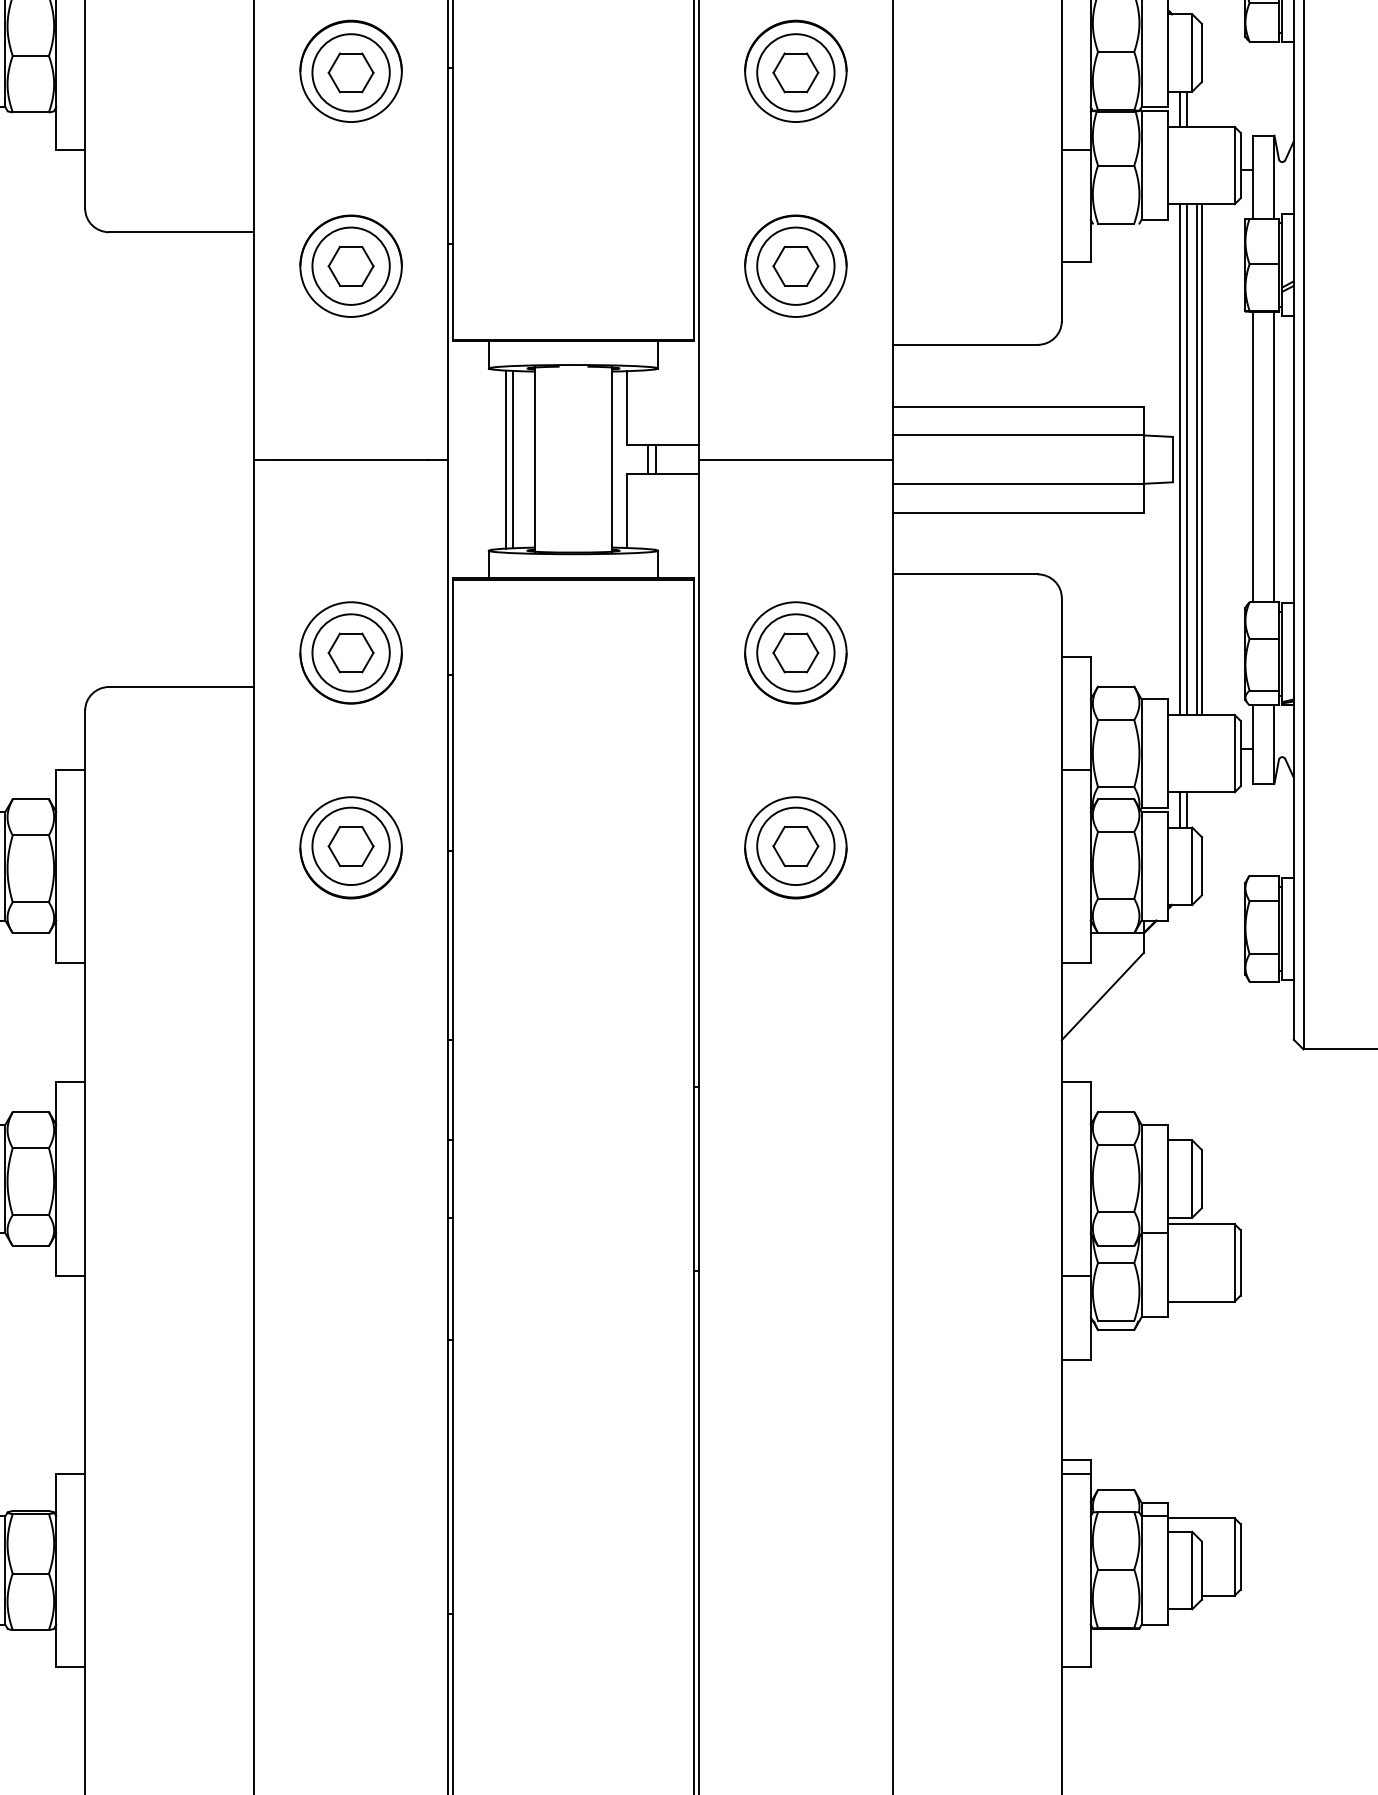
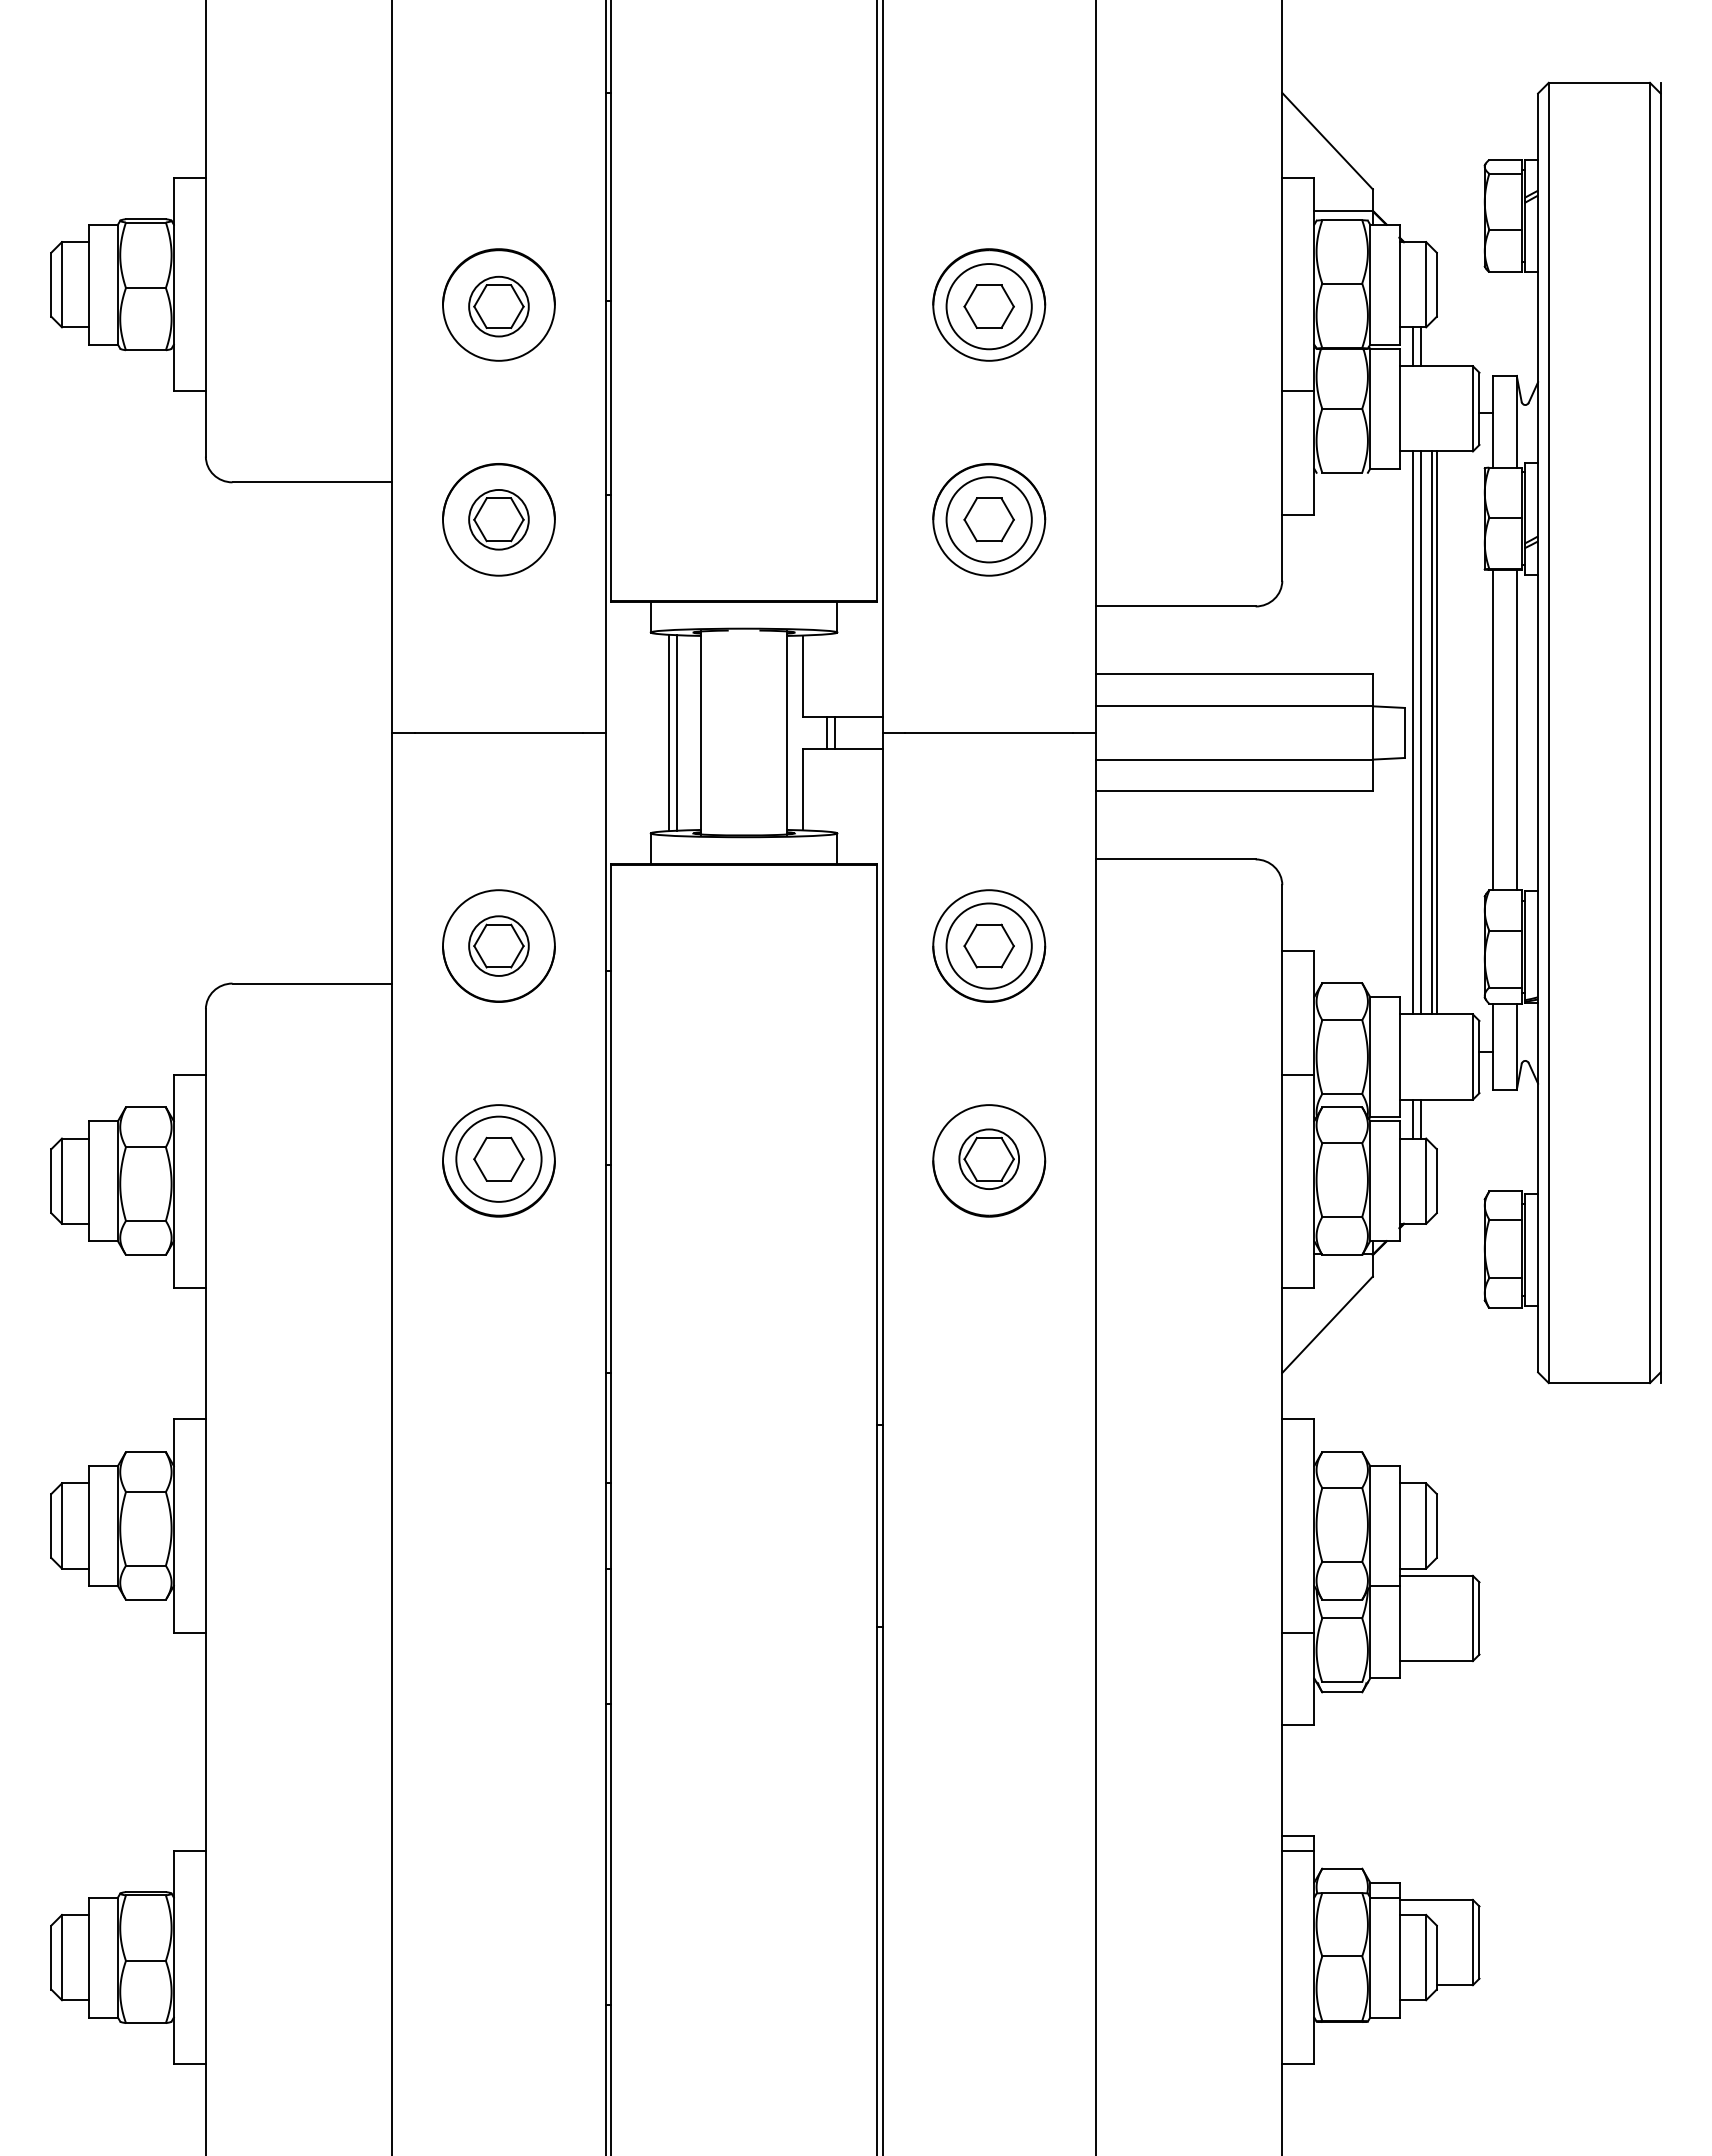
circle: (350, 72) -> (498, 306), size x0.7
circle: (350, 265) -> (498, 519), size x0.7
circle: (350, 652) -> (498, 945), size x0.7
circle: (795, 845) -> (988, 1158), size x0.7

